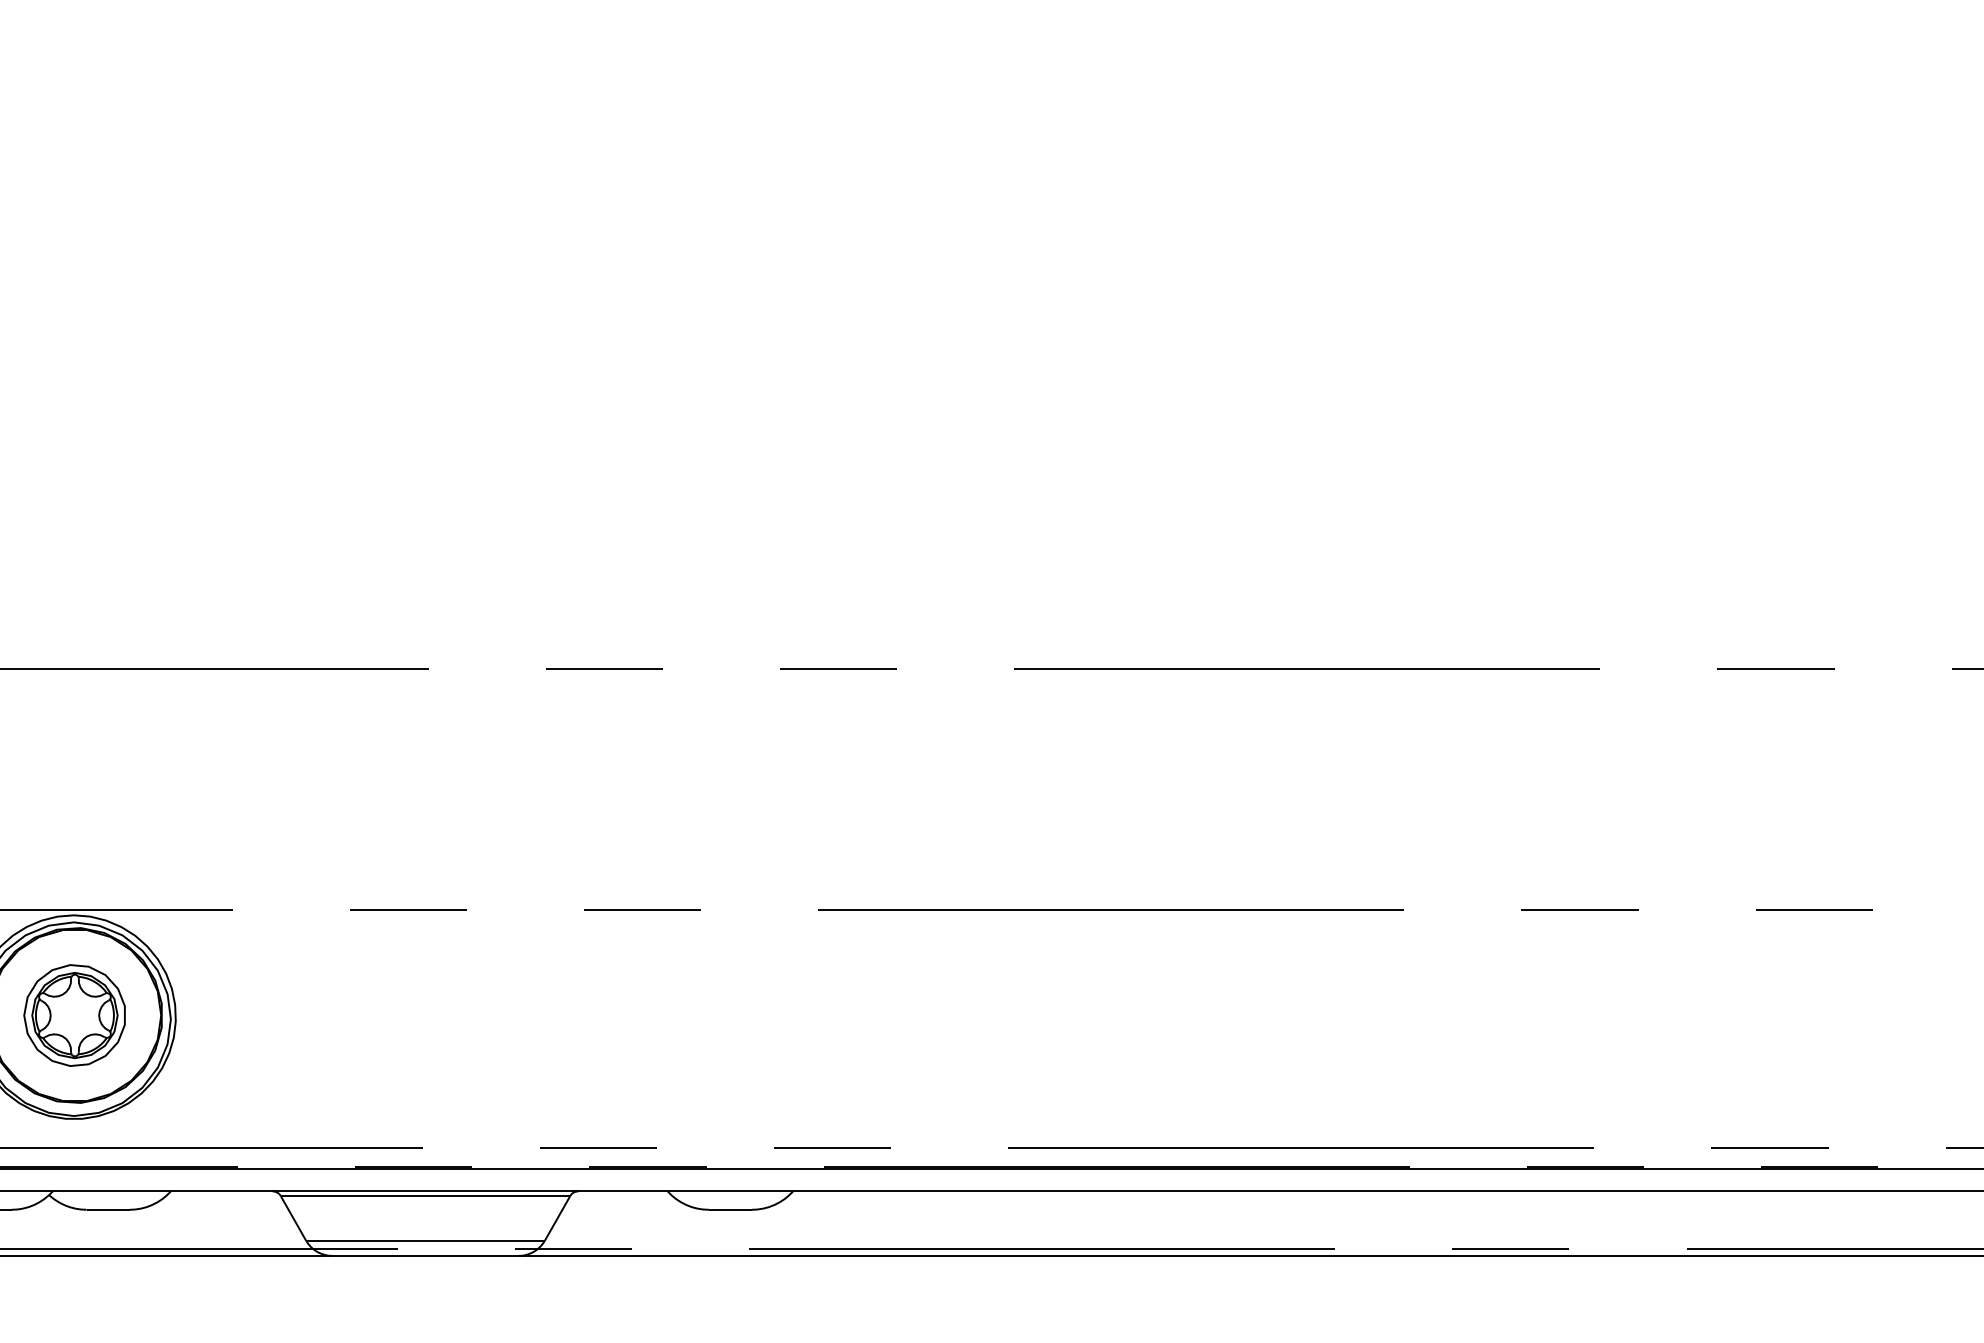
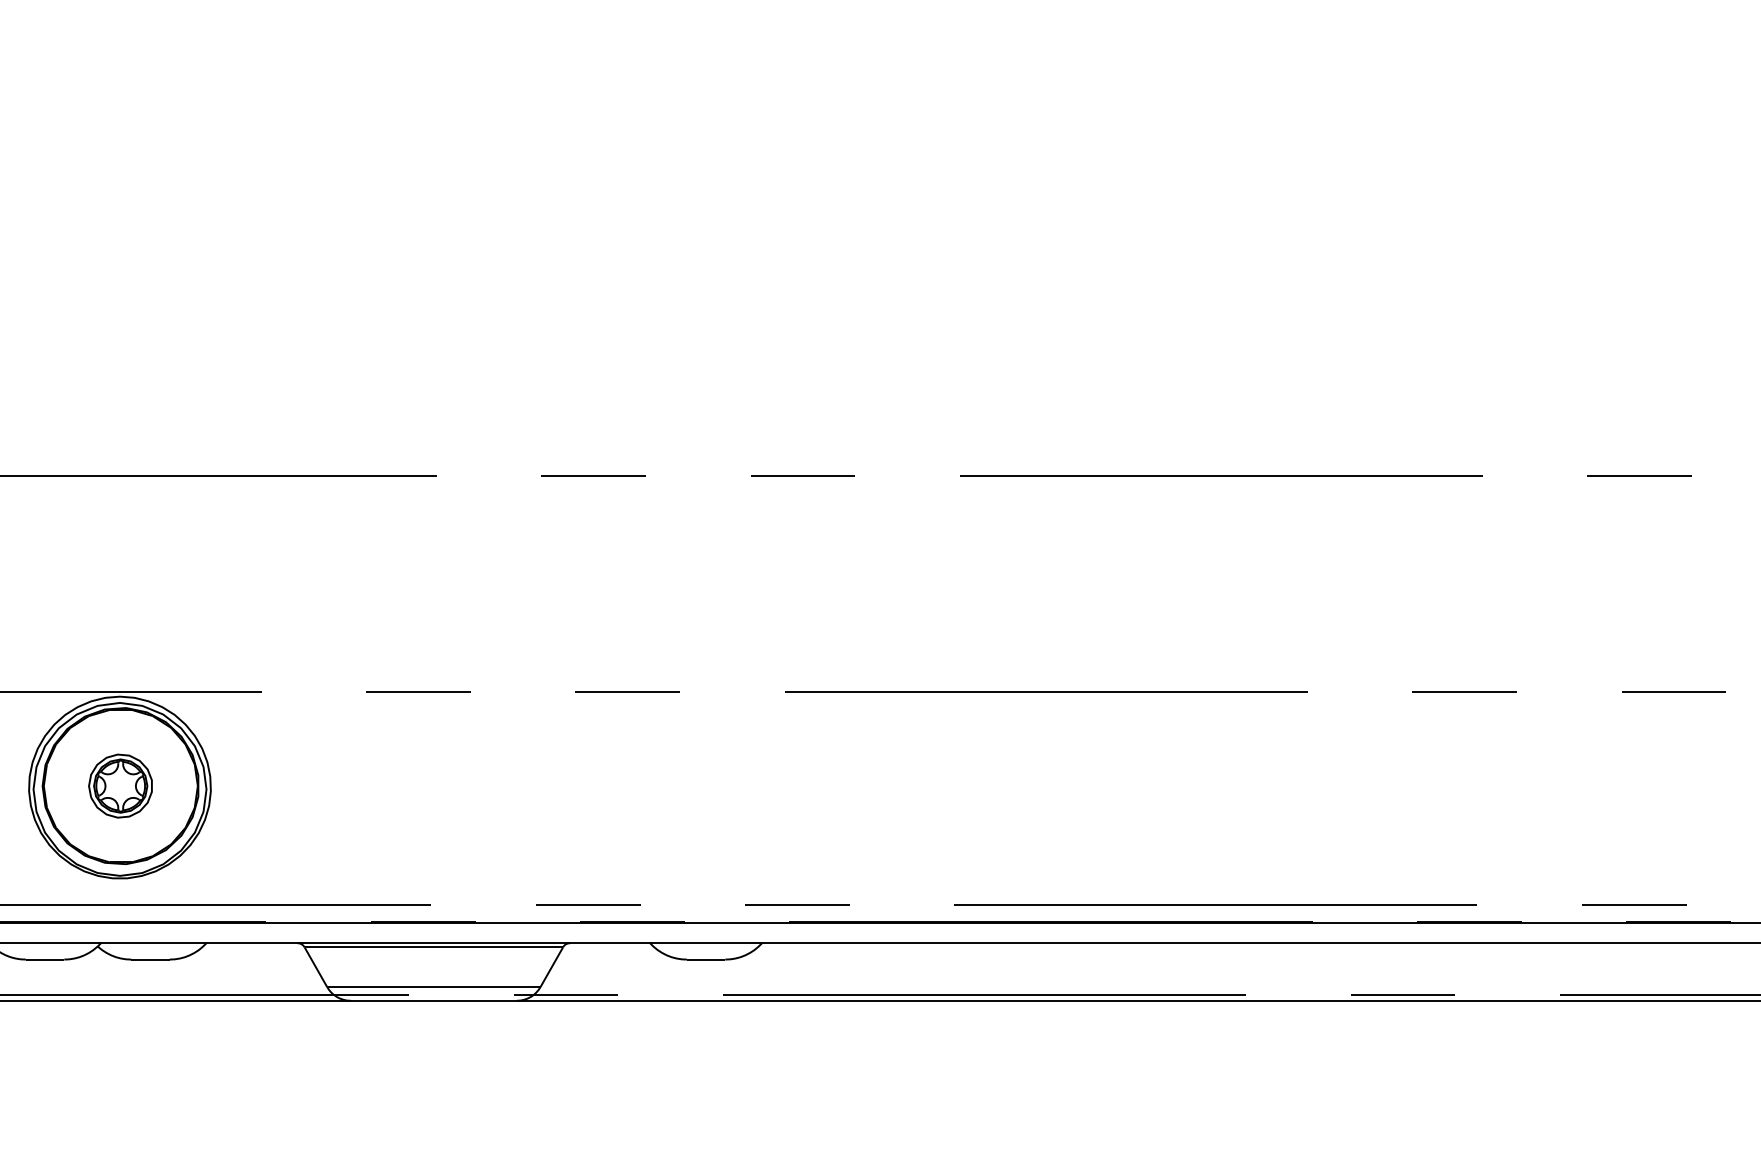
part: (74, 1015) -> (120, 786), size x0.7

